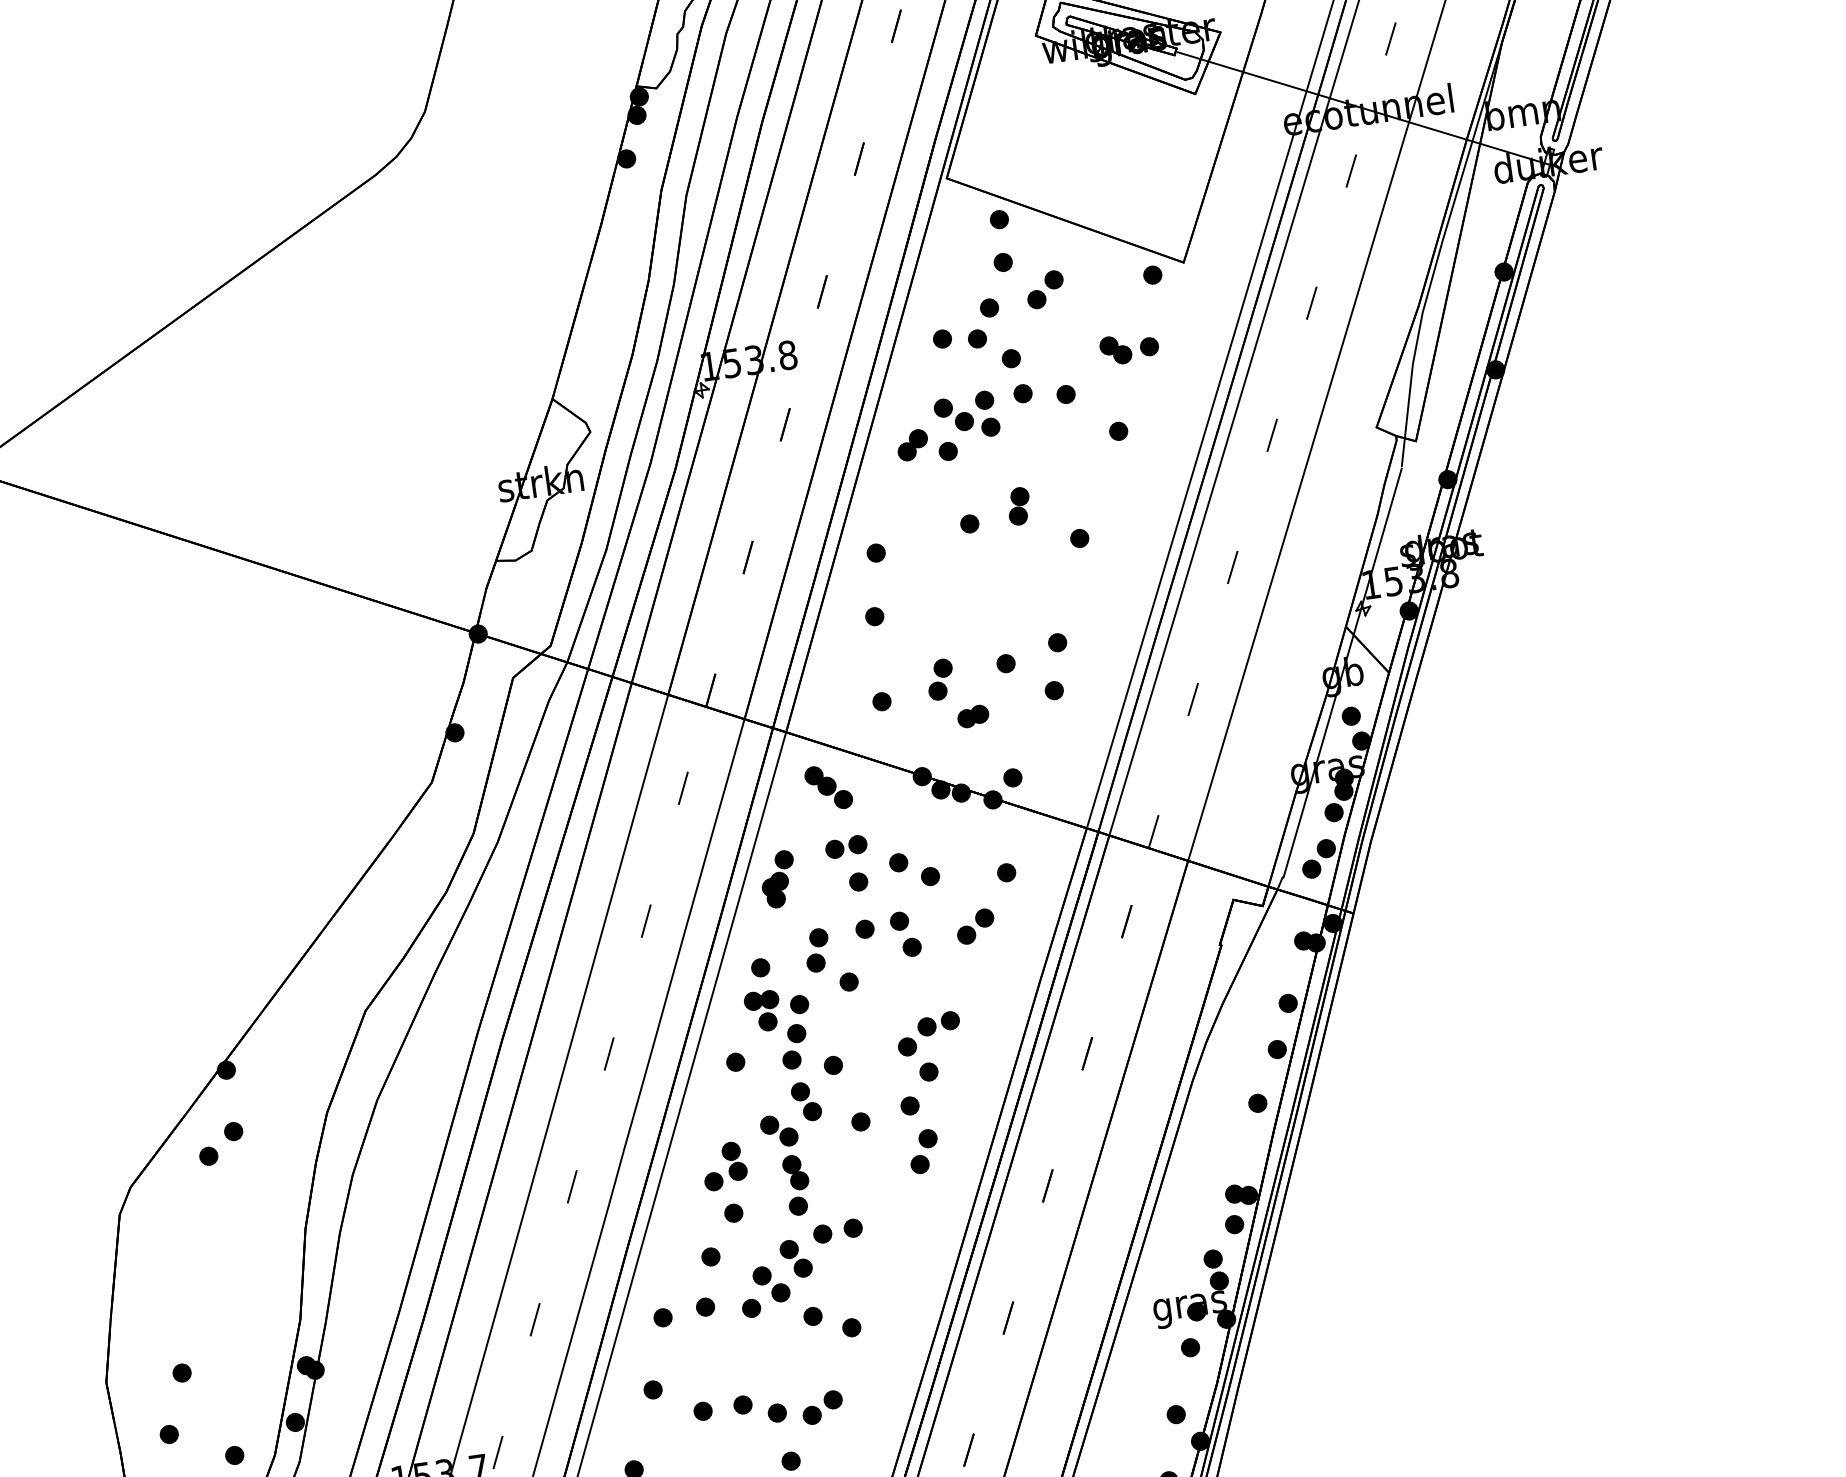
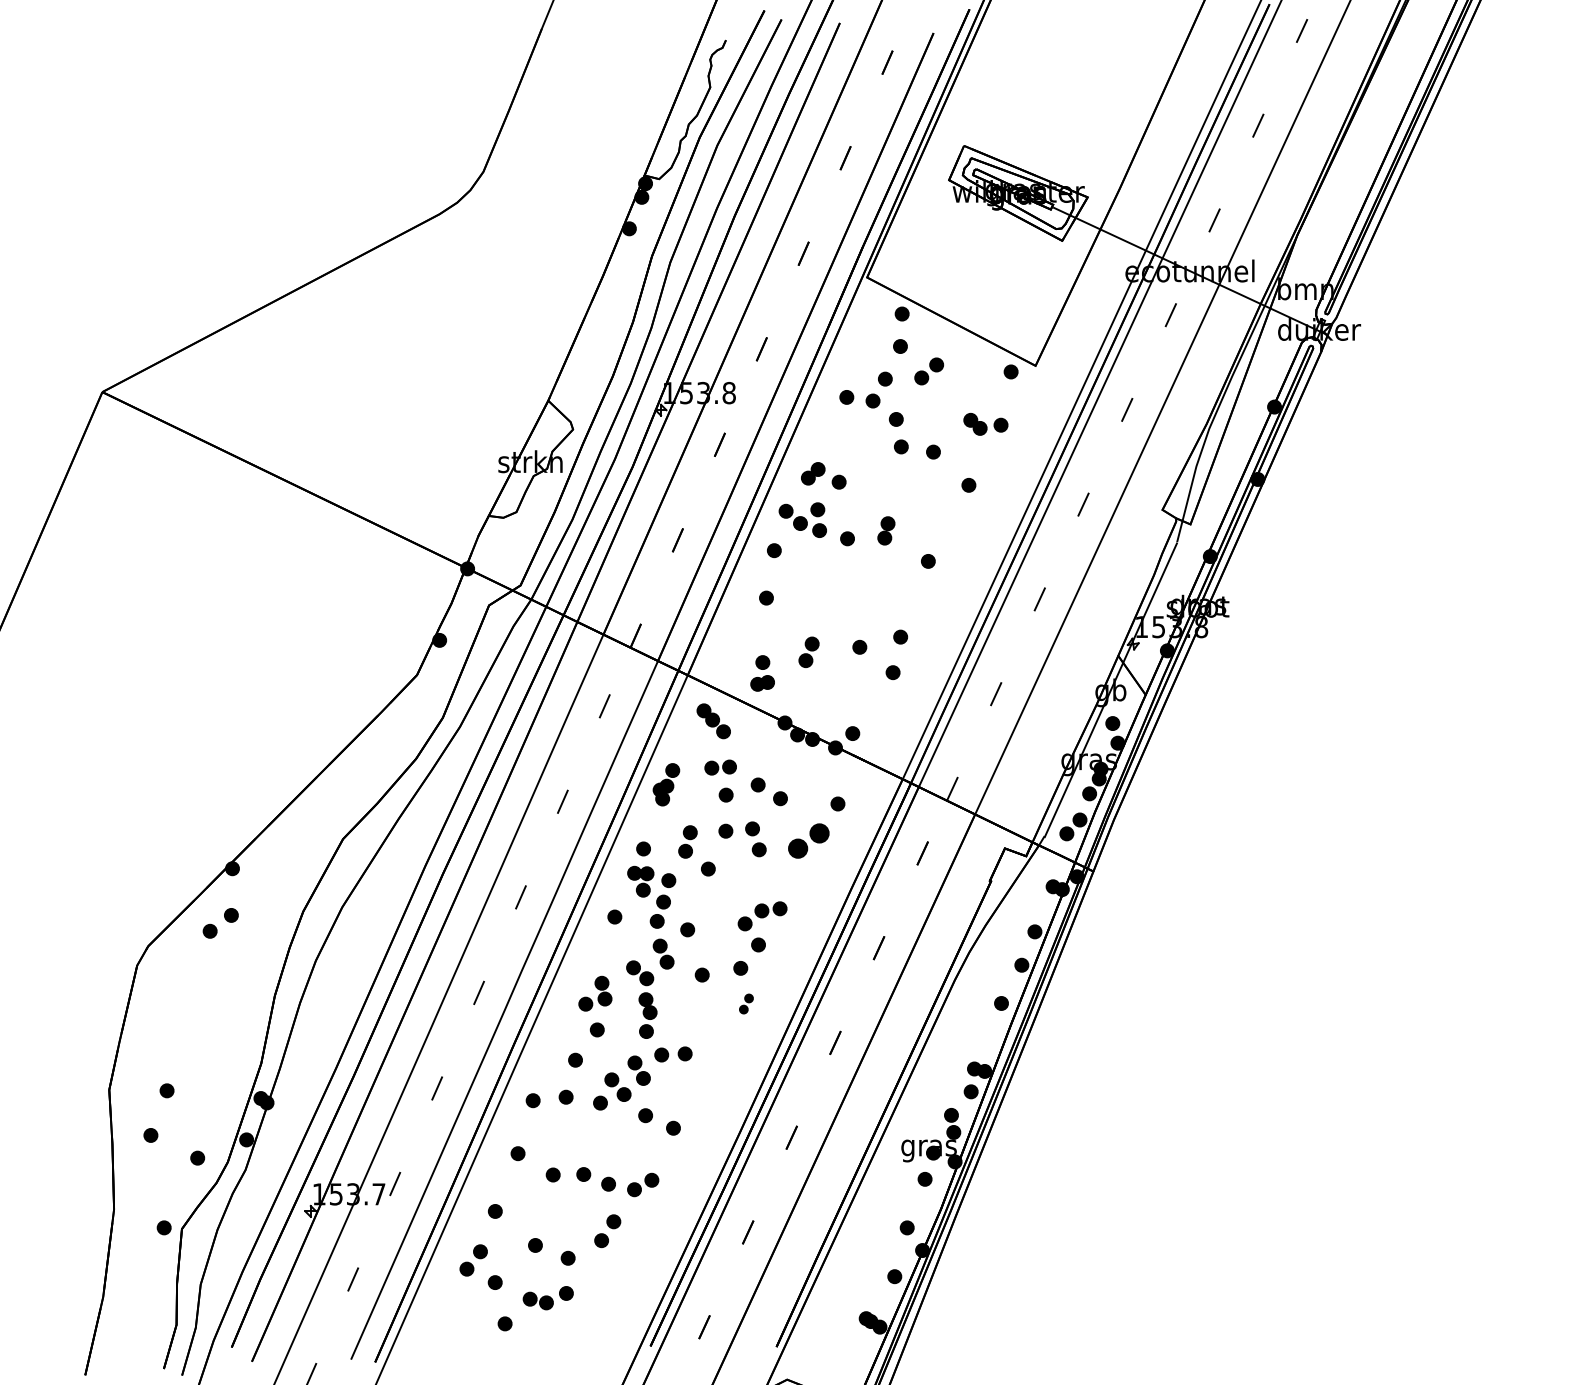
part: (966, 415) -> (802, 519), moved
part: (973, 716) -> (762, 683), moved
part: (976, 925) -> (809, 840), size x1.4
part: (924, 1150) -> (746, 1003), size x0.6

